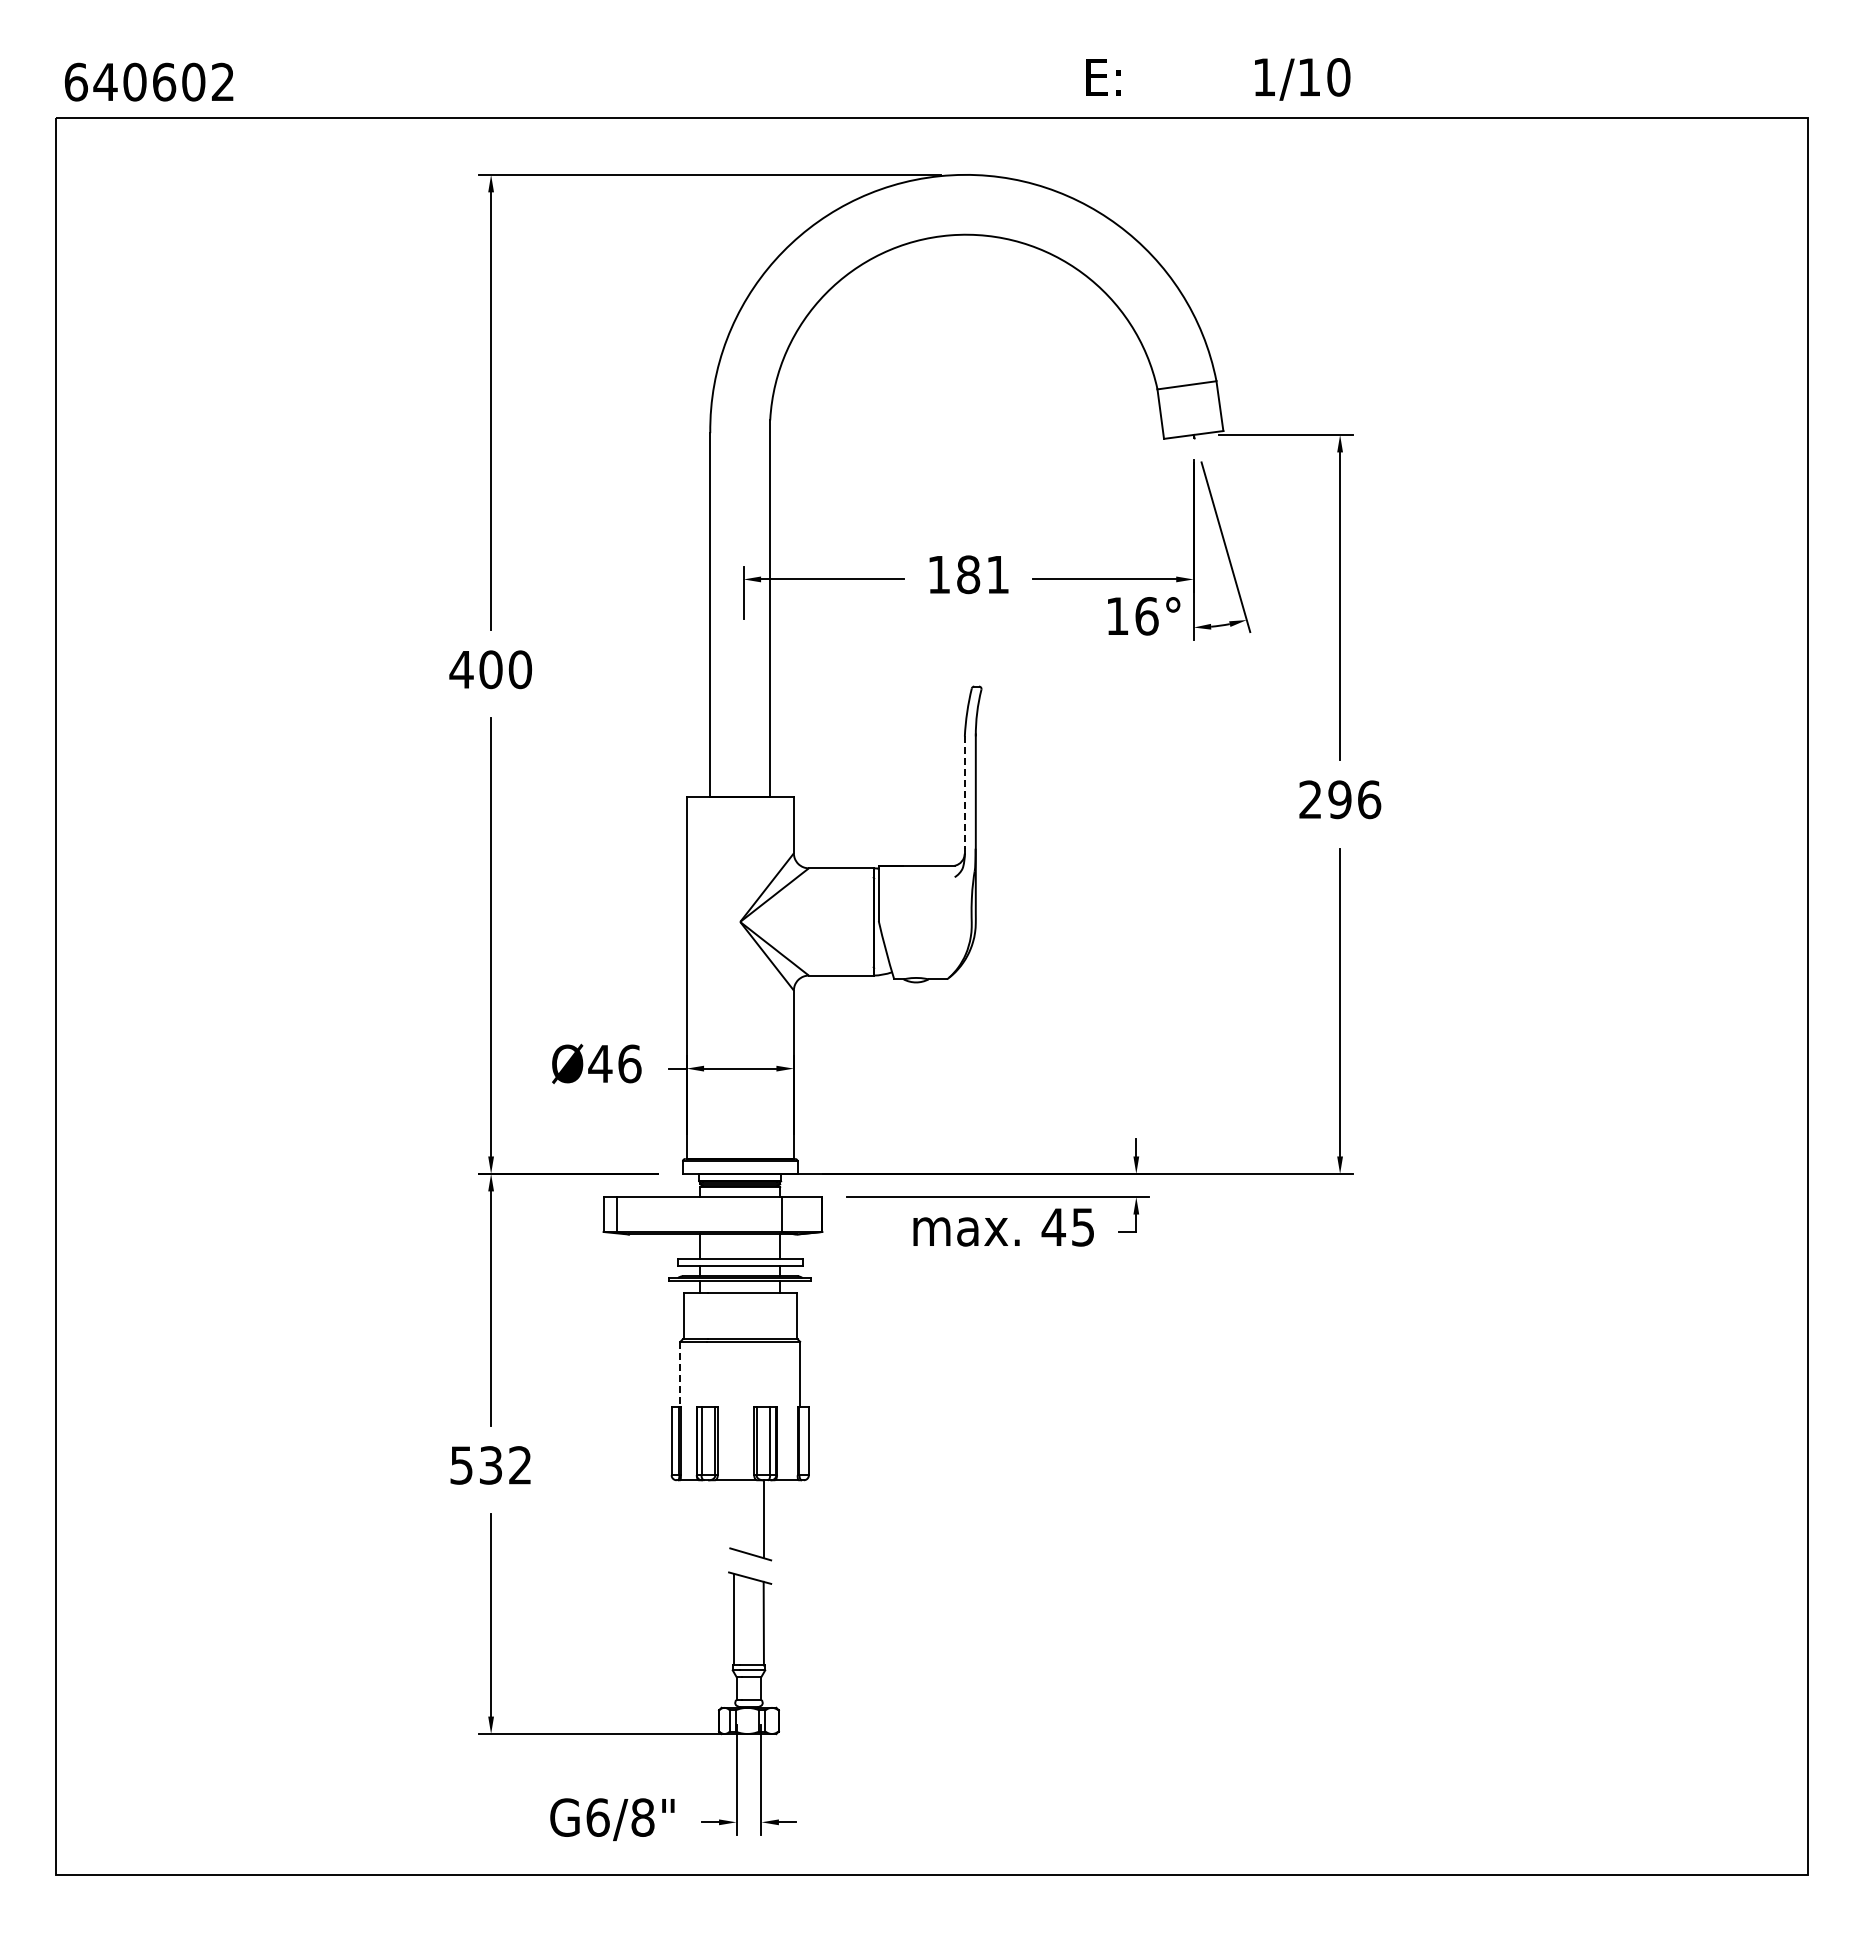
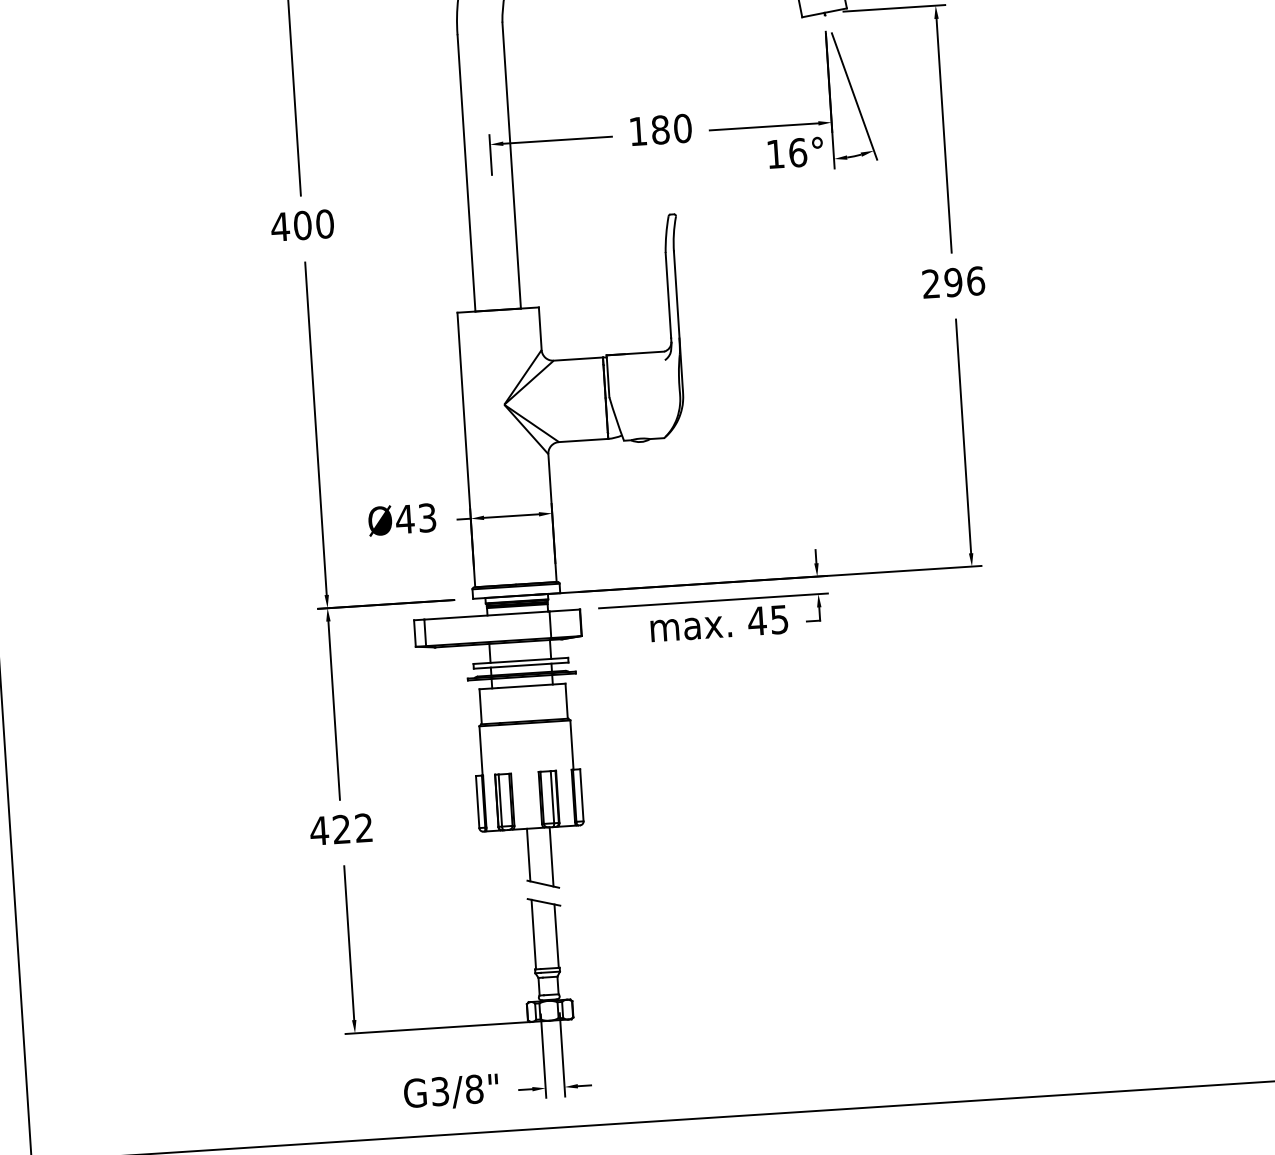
text: (997, 574) -> (682, 128), 181 -> 180
line: (964, 793) -> (668, 296), dashed -> solid
text: (629, 1063) -> (427, 517), Ø46 -> Ø43
line: (680, 1374) -> (481, 751), dashed -> solid
text: (475, 1465) -> (330, 830), 532 -> 422
line: (734, 1514) -> (529, 854), added
text: (597, 1817) -> (439, 1091), G6/8" -> G3/8"

